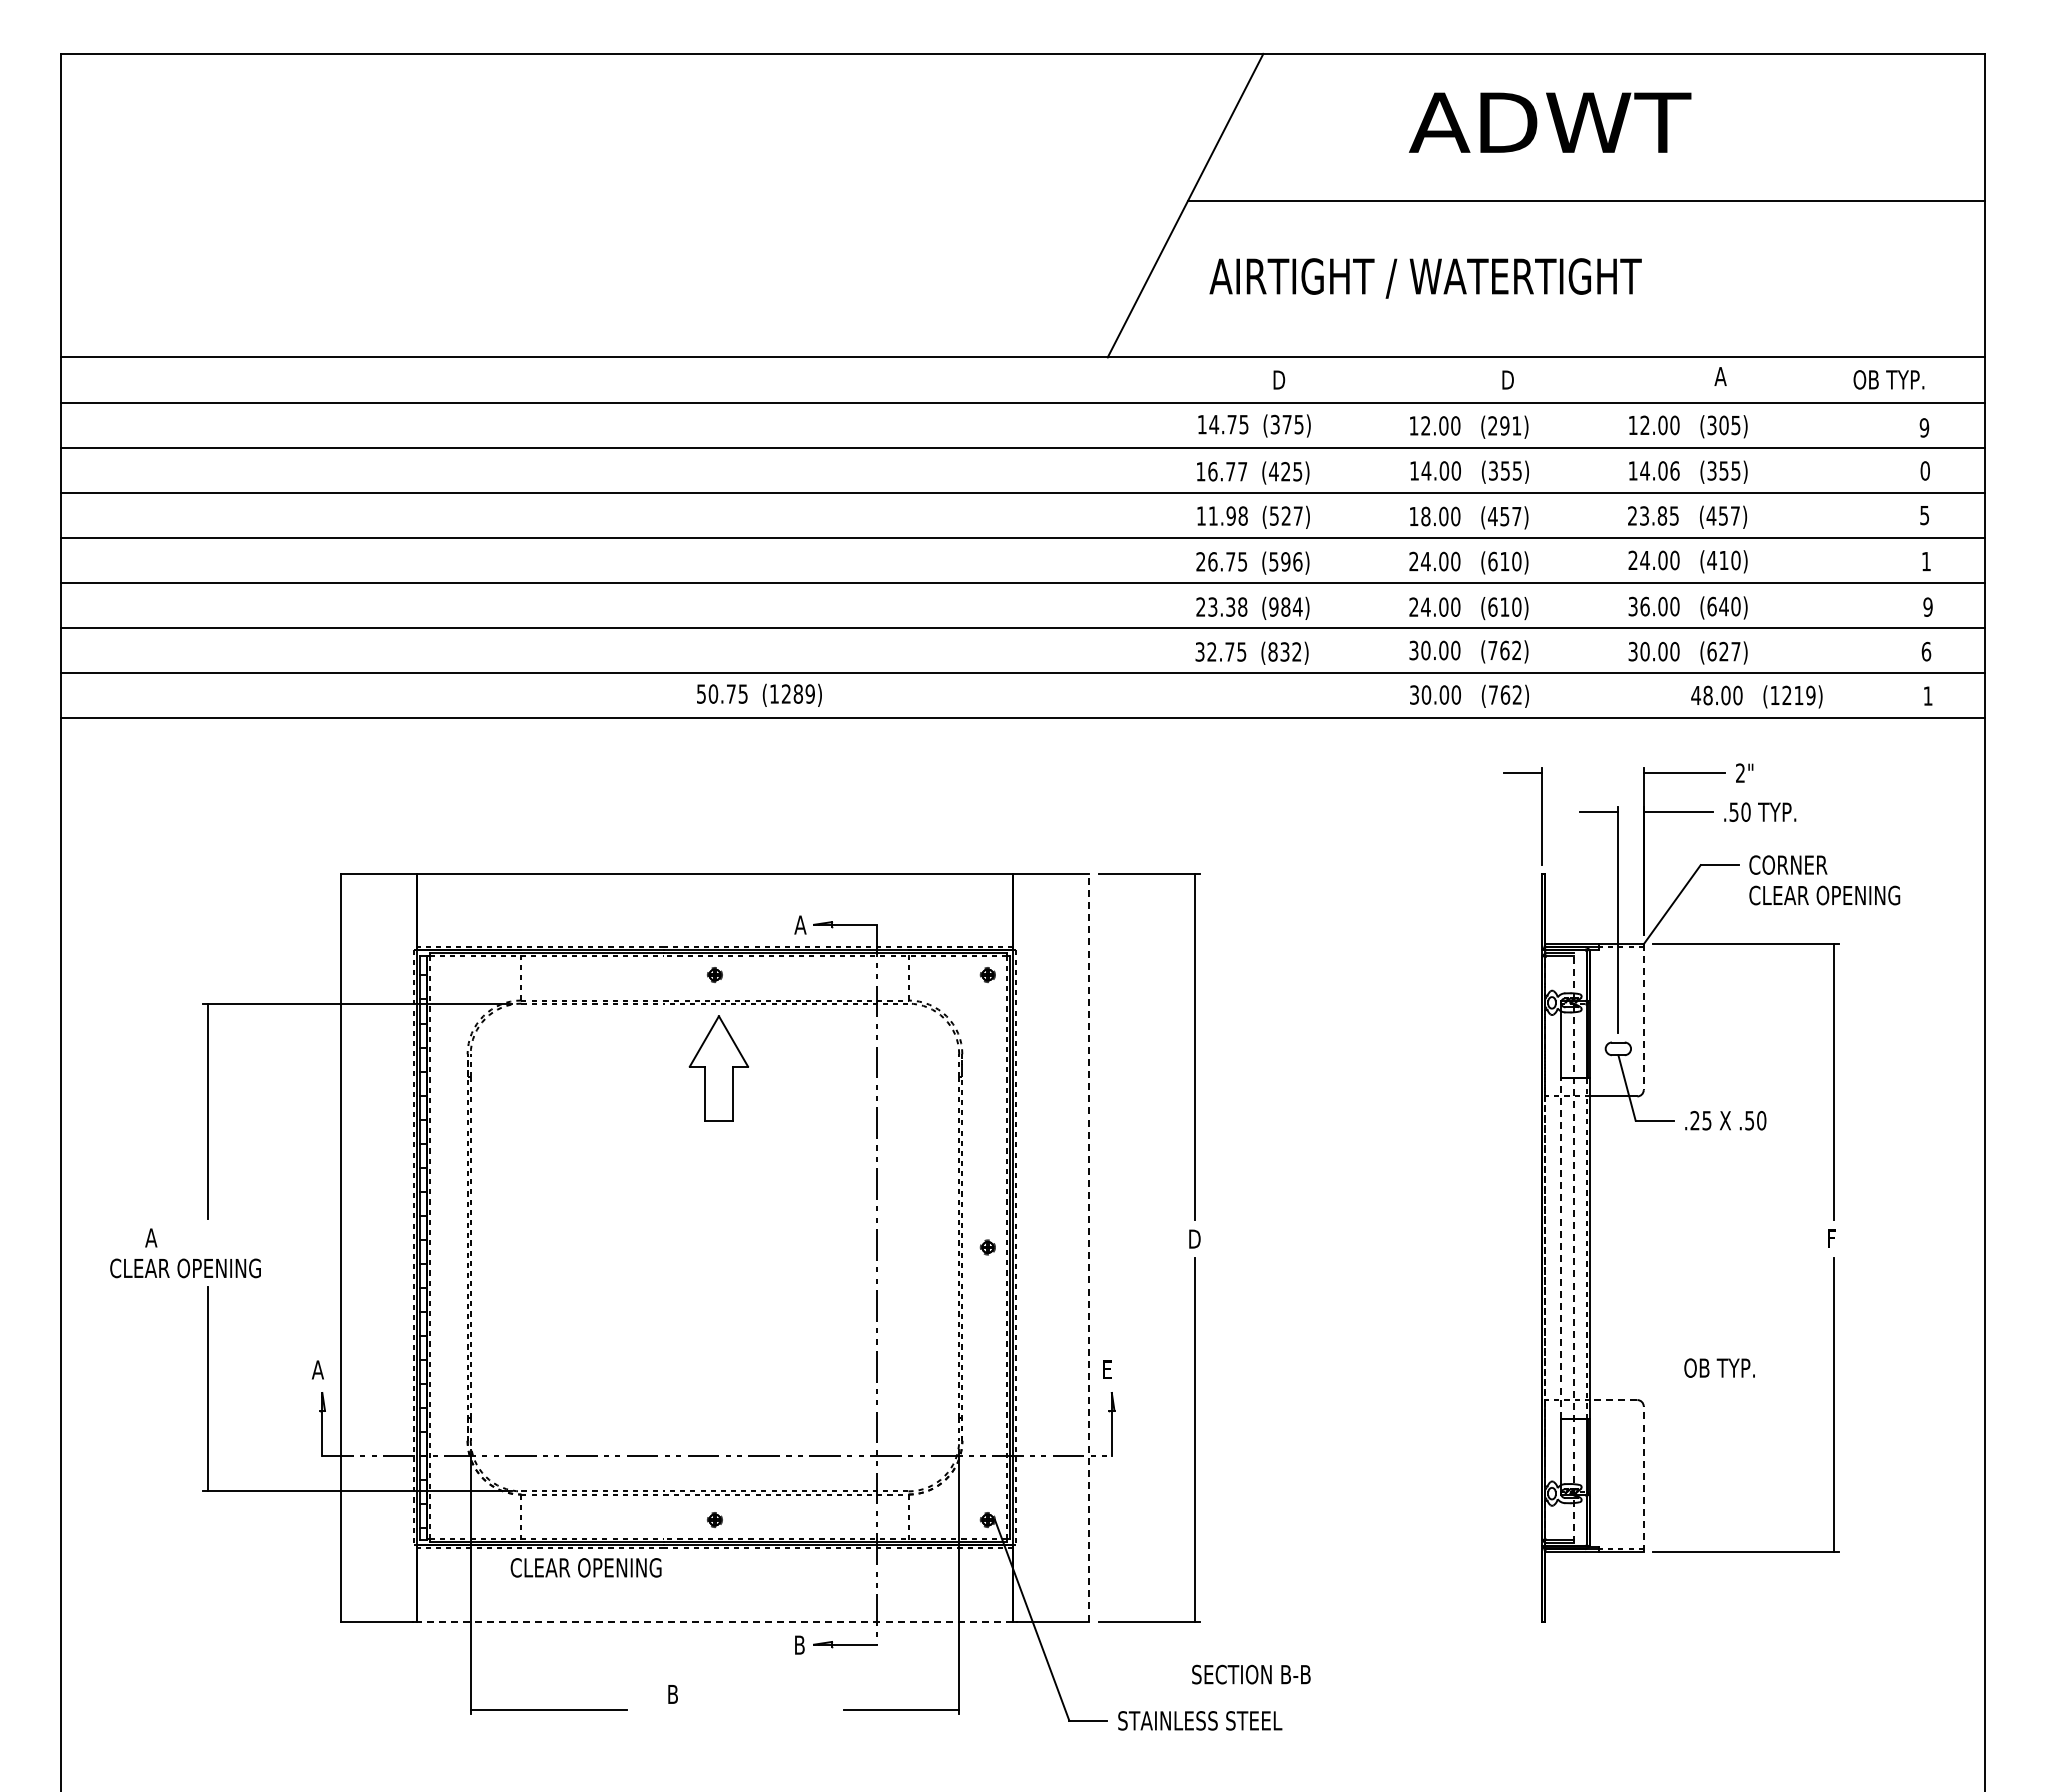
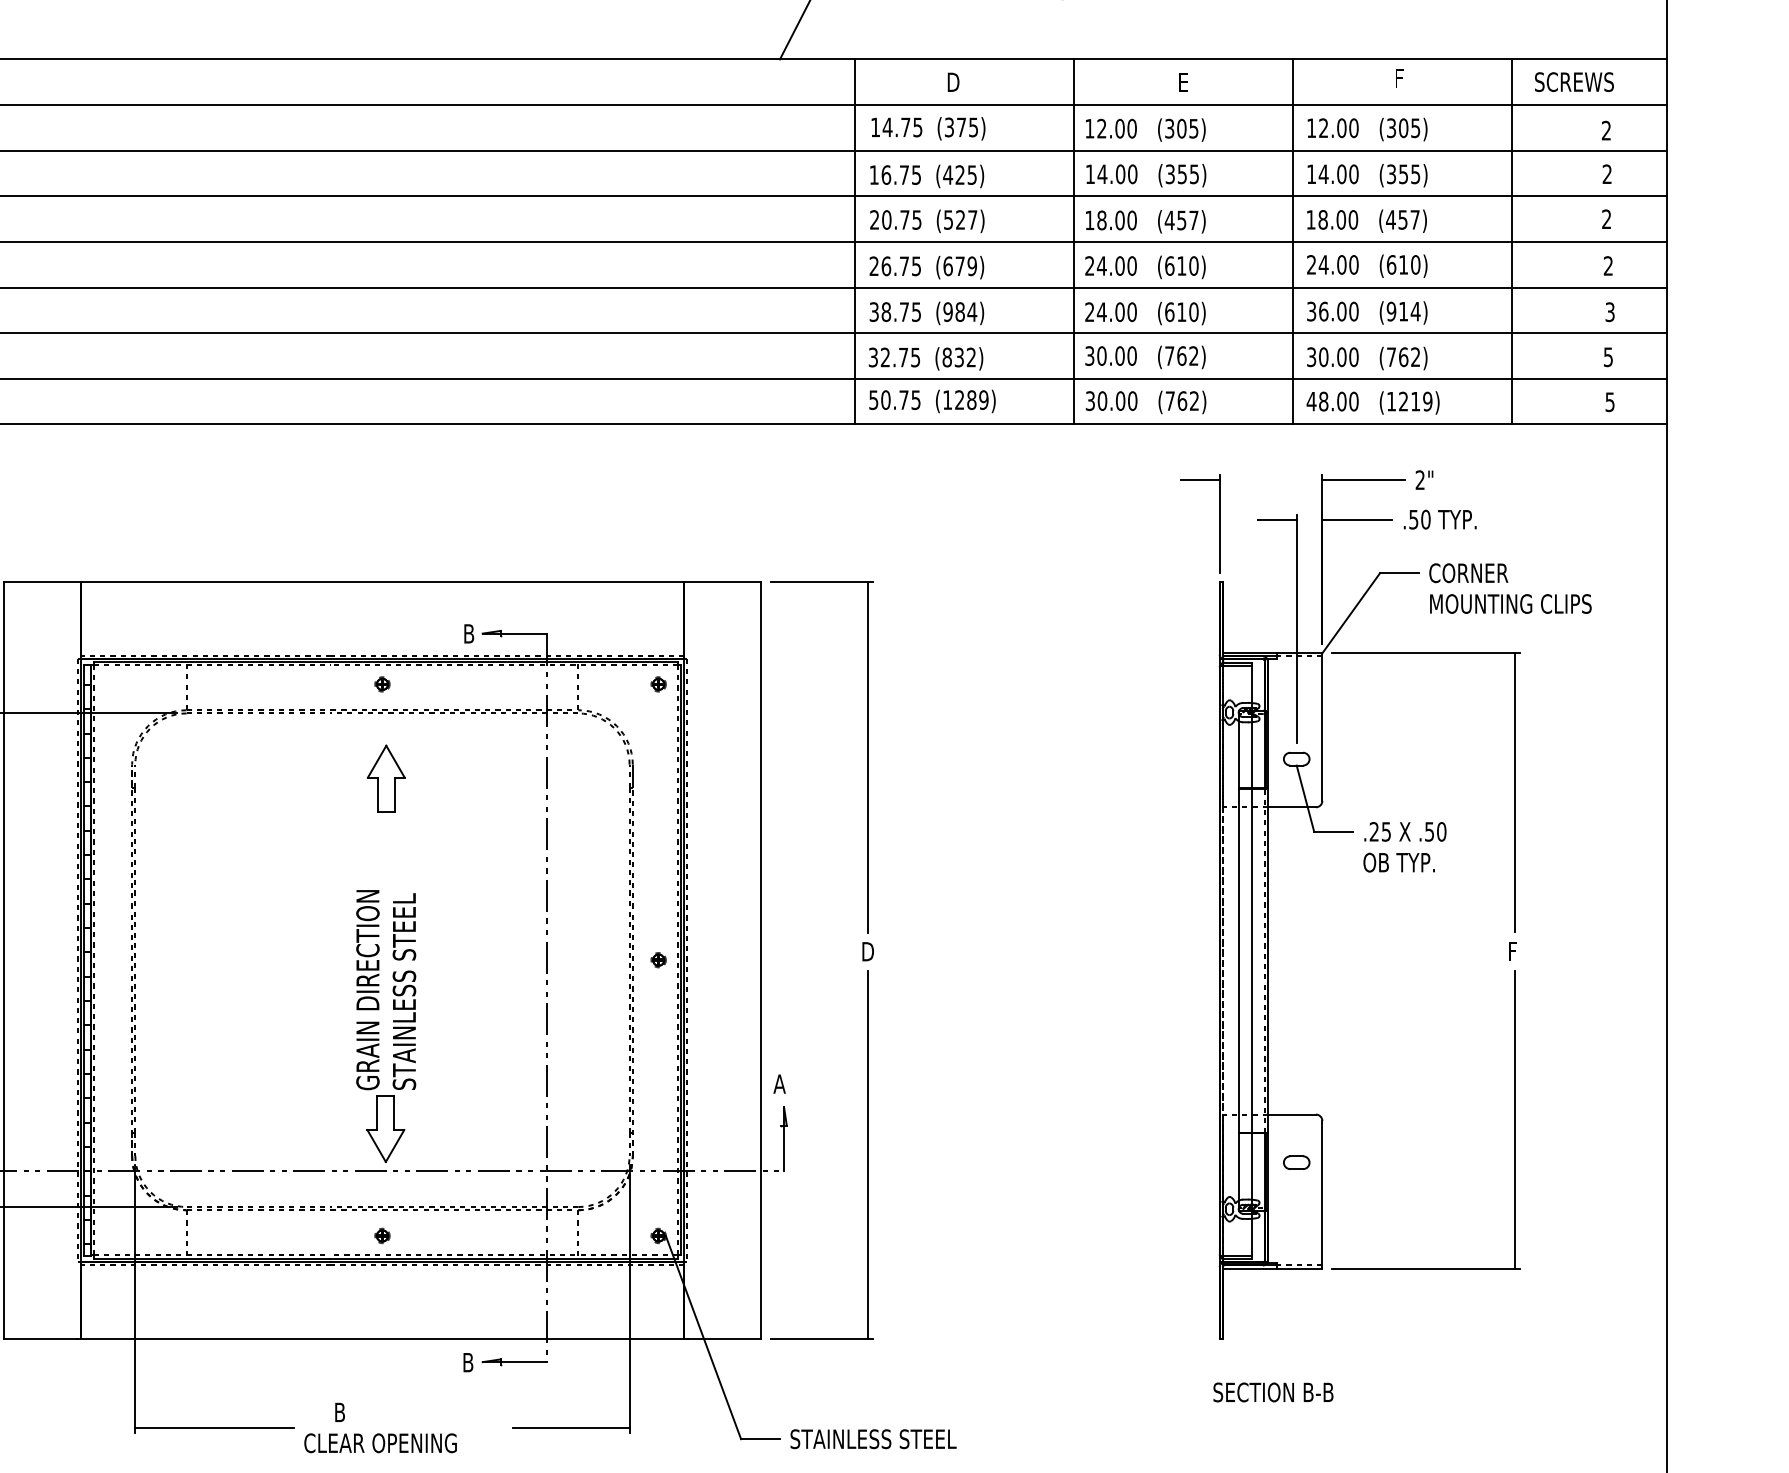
text: (1720, 376) -> (1400, 78), A -> F
text: (1507, 379) -> (1184, 81), D -> E
text: (1892, 379) -> (1574, 81), OB TYP. -> SCREWS
text: (1504, 425) -> (1181, 128), (291) -> (305)
text: (1924, 427) -> (1606, 130), 9 -> 2
text: (1674, 470) -> (1353, 173), 14.06 -> 14.00
text: (1924, 470) -> (1606, 173), 0 -> 2
text: (1242, 471) -> (916, 174), 16.77 -> 16.75
text: (1221, 515) -> (895, 219), 11.98 -> 20.75
text: (1653, 515) -> (1332, 219), 23.85 -> 18.00
text: (1924, 515) -> (1606, 219), 5 -> 2
line: (1182, 537) -> (855, 241), added
line: (1398, 537) -> (1074, 241), added
line: (1614, 537) -> (1292, 241), added
line: (1831, 537) -> (1512, 241), added
text: (1711, 560) -> (1390, 264), (410) -> (610)
text: (1285, 561) -> (959, 265), (596) -> (679)
text: (1925, 561) -> (1607, 265), 1 -> 2
text: (1221, 606) -> (895, 311), 23.38 -> 38.75
text: (1723, 606) -> (1403, 311), (640) -> (914)
text: (1927, 606) -> (1609, 311), 9 -> 3
text: (1723, 651) -> (1403, 357), (627) -> (762)
text: (1926, 651) -> (1608, 357), 6 -> 5
text: (759, 694) -> (932, 400), moved
text: (1927, 695) -> (1609, 401), 1 -> 5
text: (1756, 696) -> (1372, 402), moved
text: (1829, 895) -> (1510, 603), CLEAR OPENING -> MOUNTING CLIPS
text: (800, 924) -> (469, 633), A -> B
line: (1643, 1017) -> (1322, 727), dashed -> solid
part: (718, 1067) -> (386, 778), size x0.62
line: (1089, 1247) -> (761, 960), dashed -> solid
line: (1561, 1247) -> (1239, 960), dashed -> solid
line: (1574, 1248) -> (1252, 961), dashed -> solid
part: (711, 1311) -> (378, 1024), added
text: (1719, 1367) -> (1399, 862), moved
text: (1107, 1369) -> (779, 1083), E -> A
line: (1613, 1400) -> (1291, 1115), dashed -> solid
part: (1617, 1447) -> (1295, 1162), added
line: (1643, 1479) -> (1322, 1194), dashed -> solid
text: (585, 1567) -> (379, 1442), moved
line: (714, 1621) -> (381, 1338), dashed -> solid
text: (1251, 1674) -> (1273, 1392), moved

